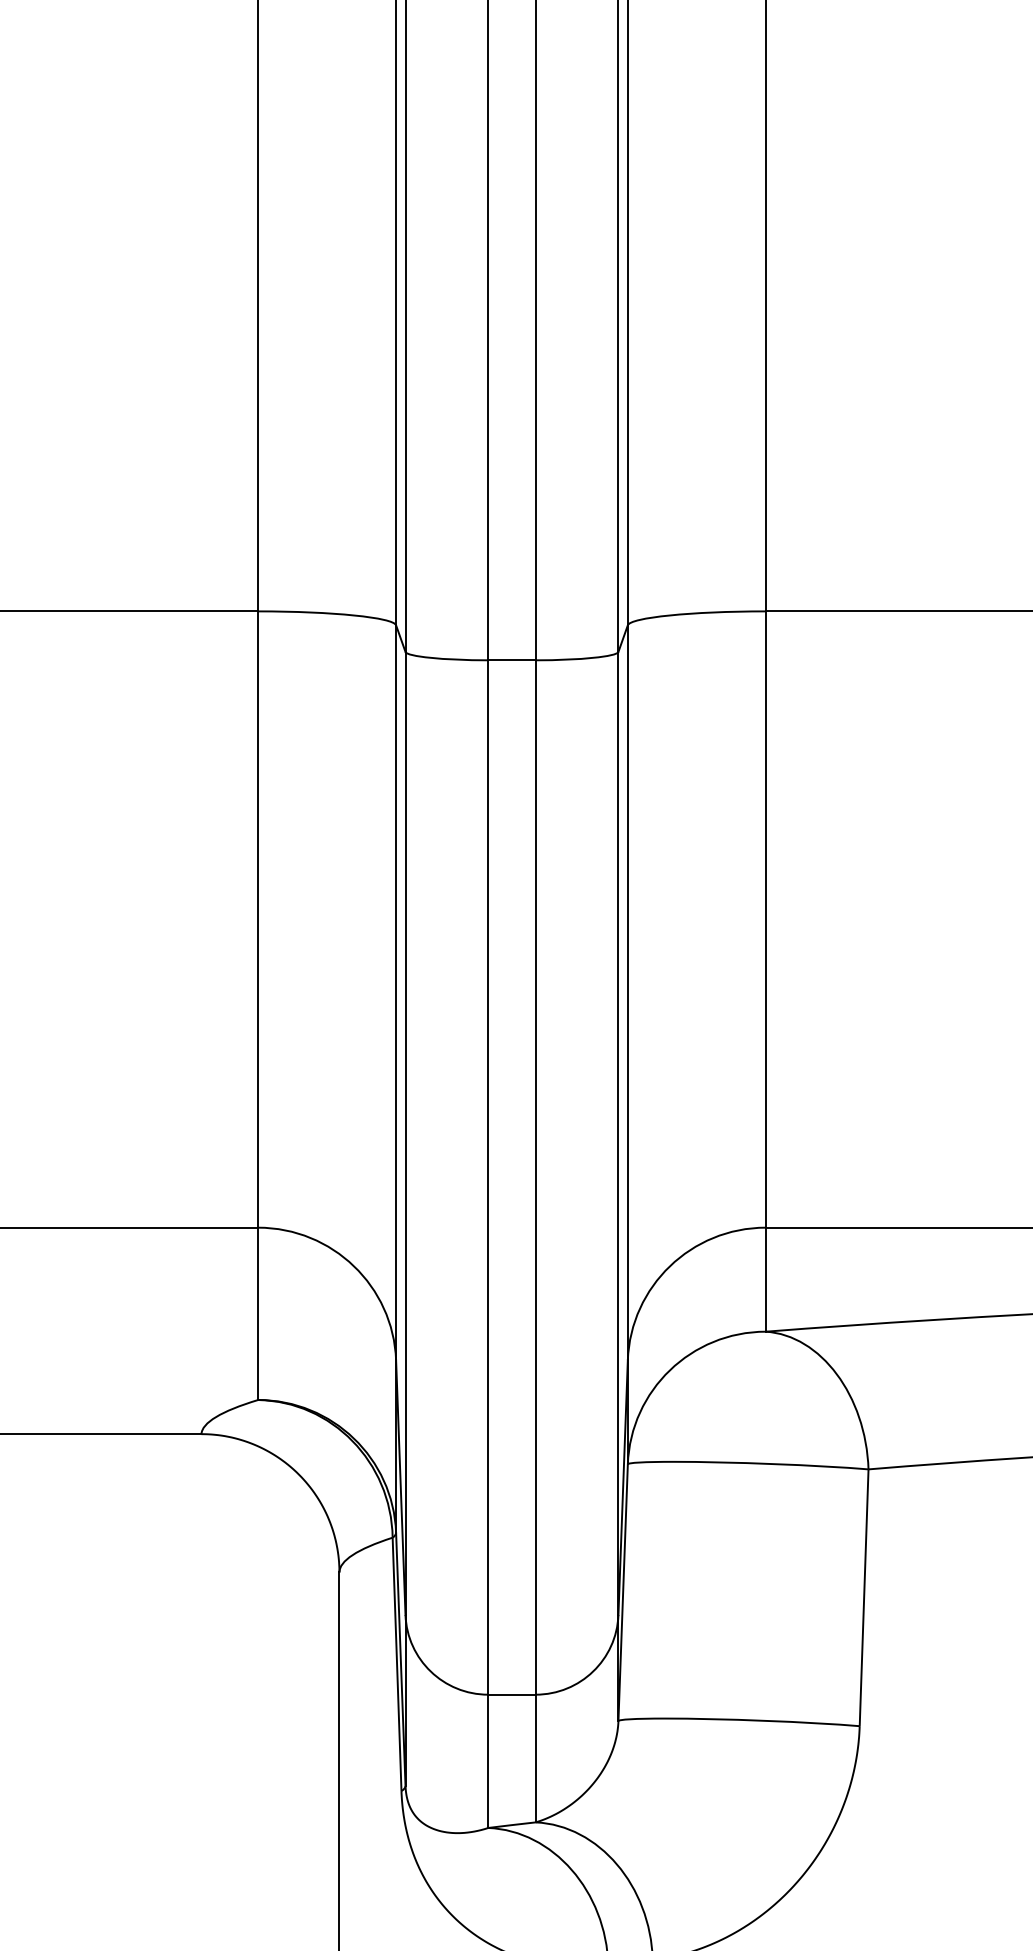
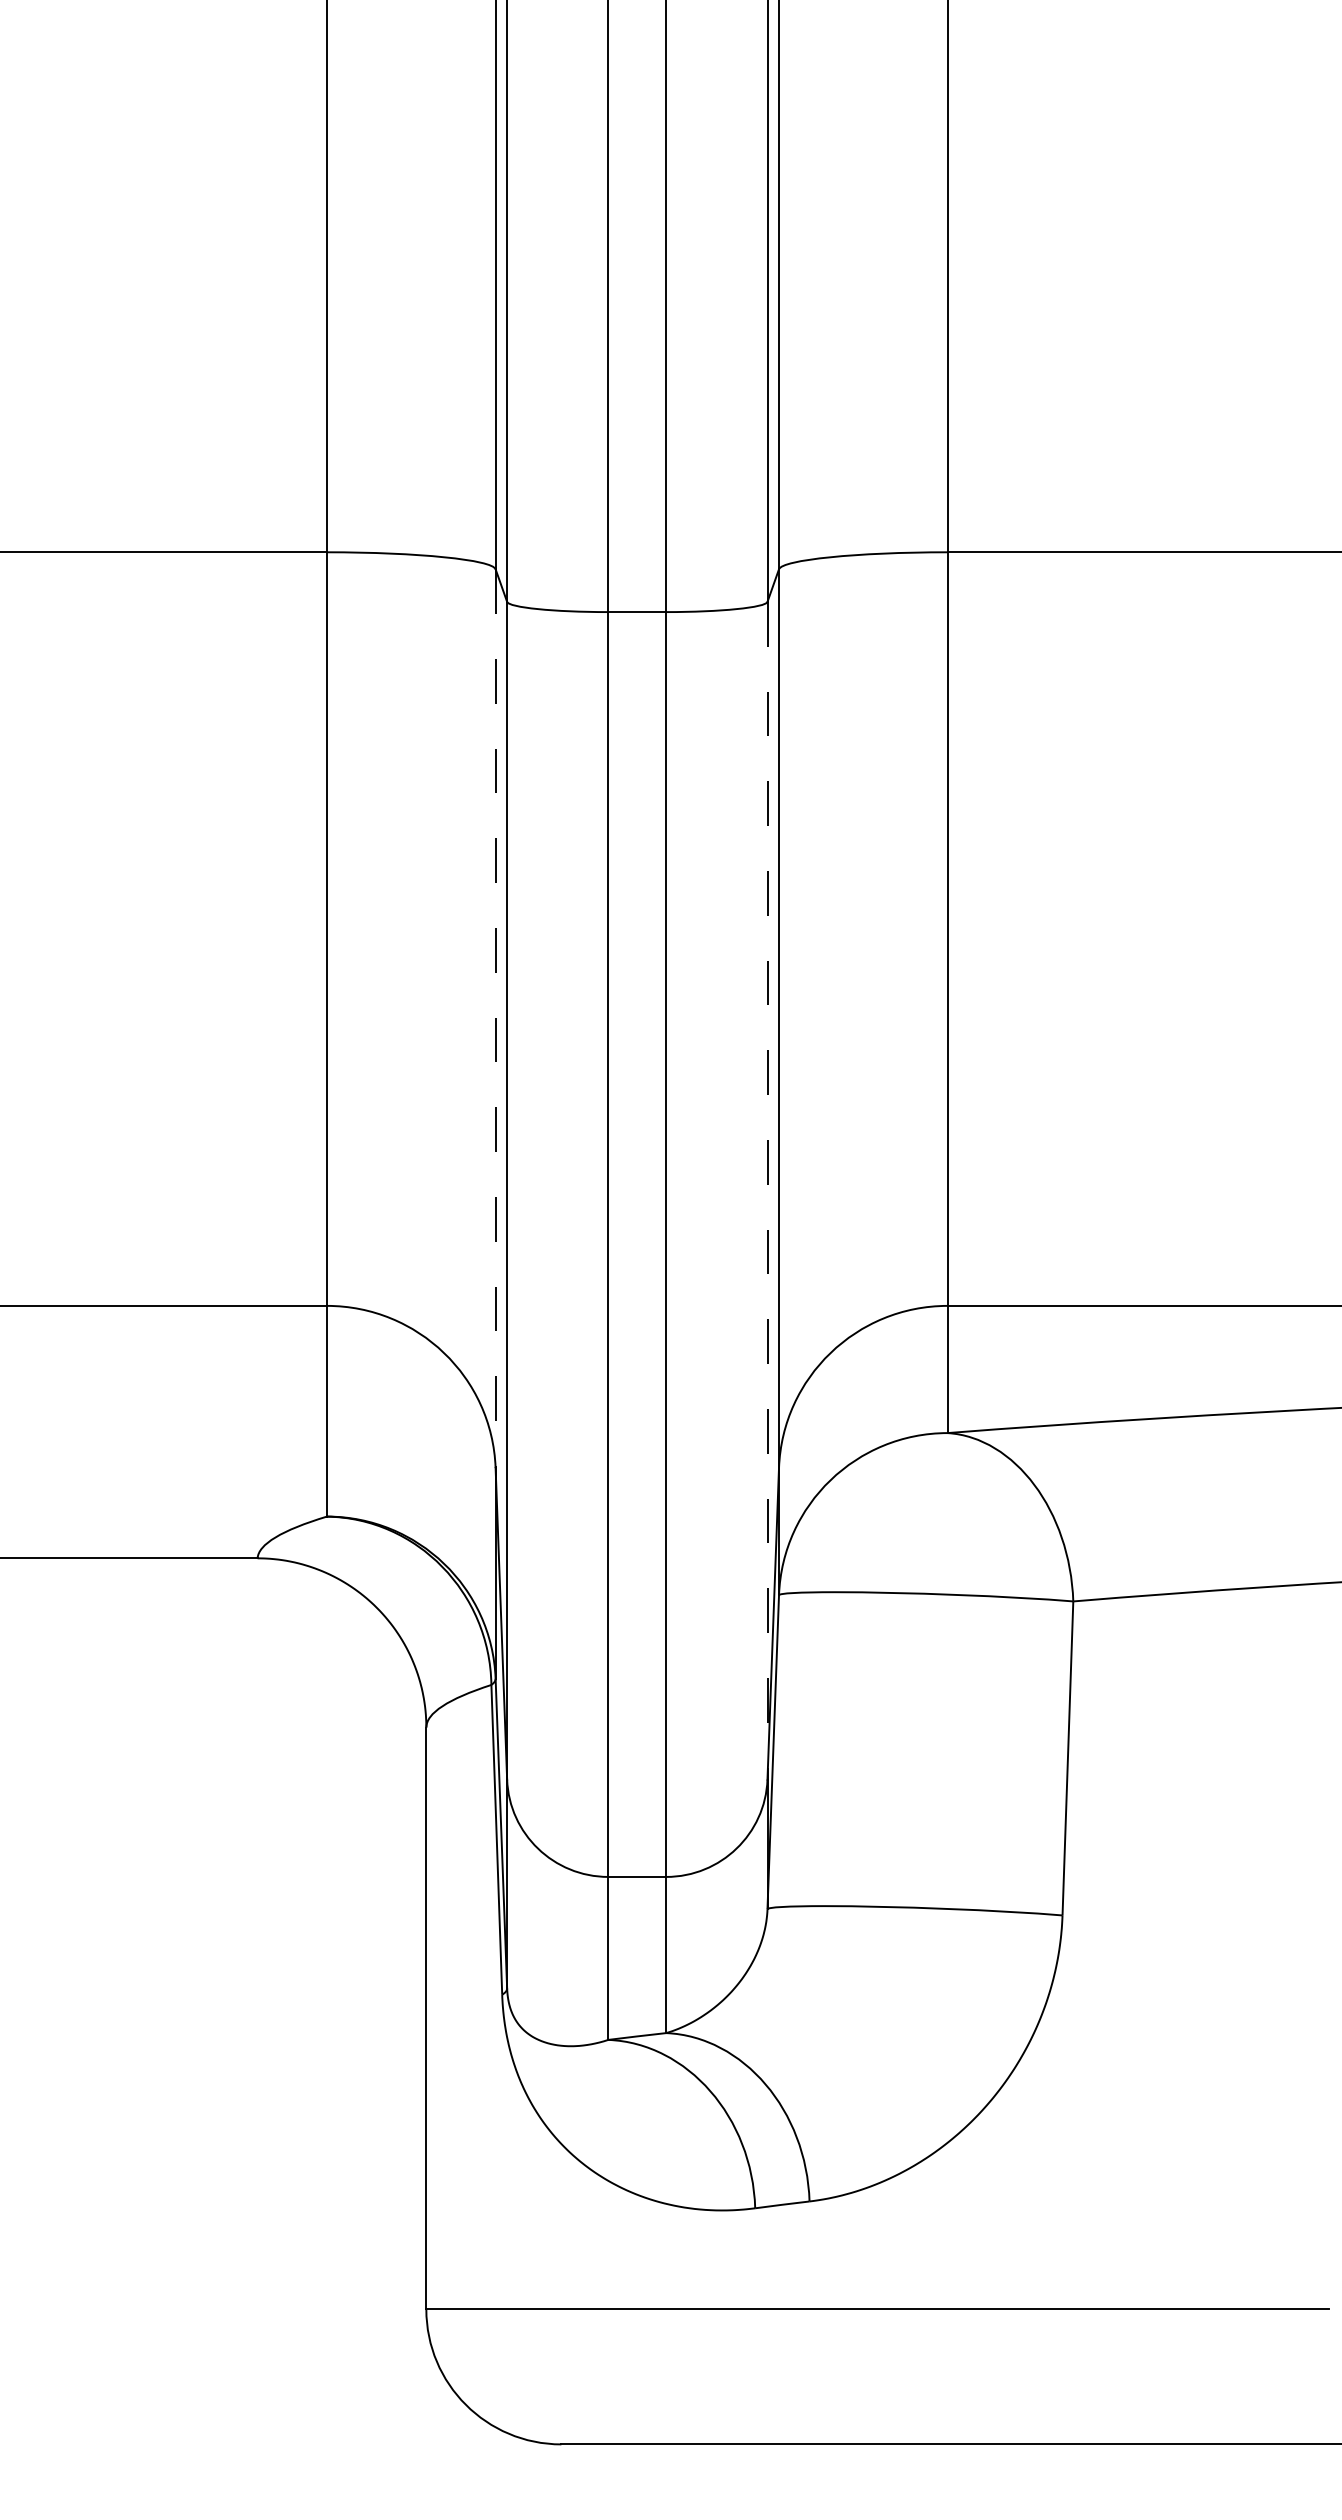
line: (395, 993) -> (495, 1019), solid -> dashed
line: (618, 1133) -> (767, 1190), solid -> dashed

